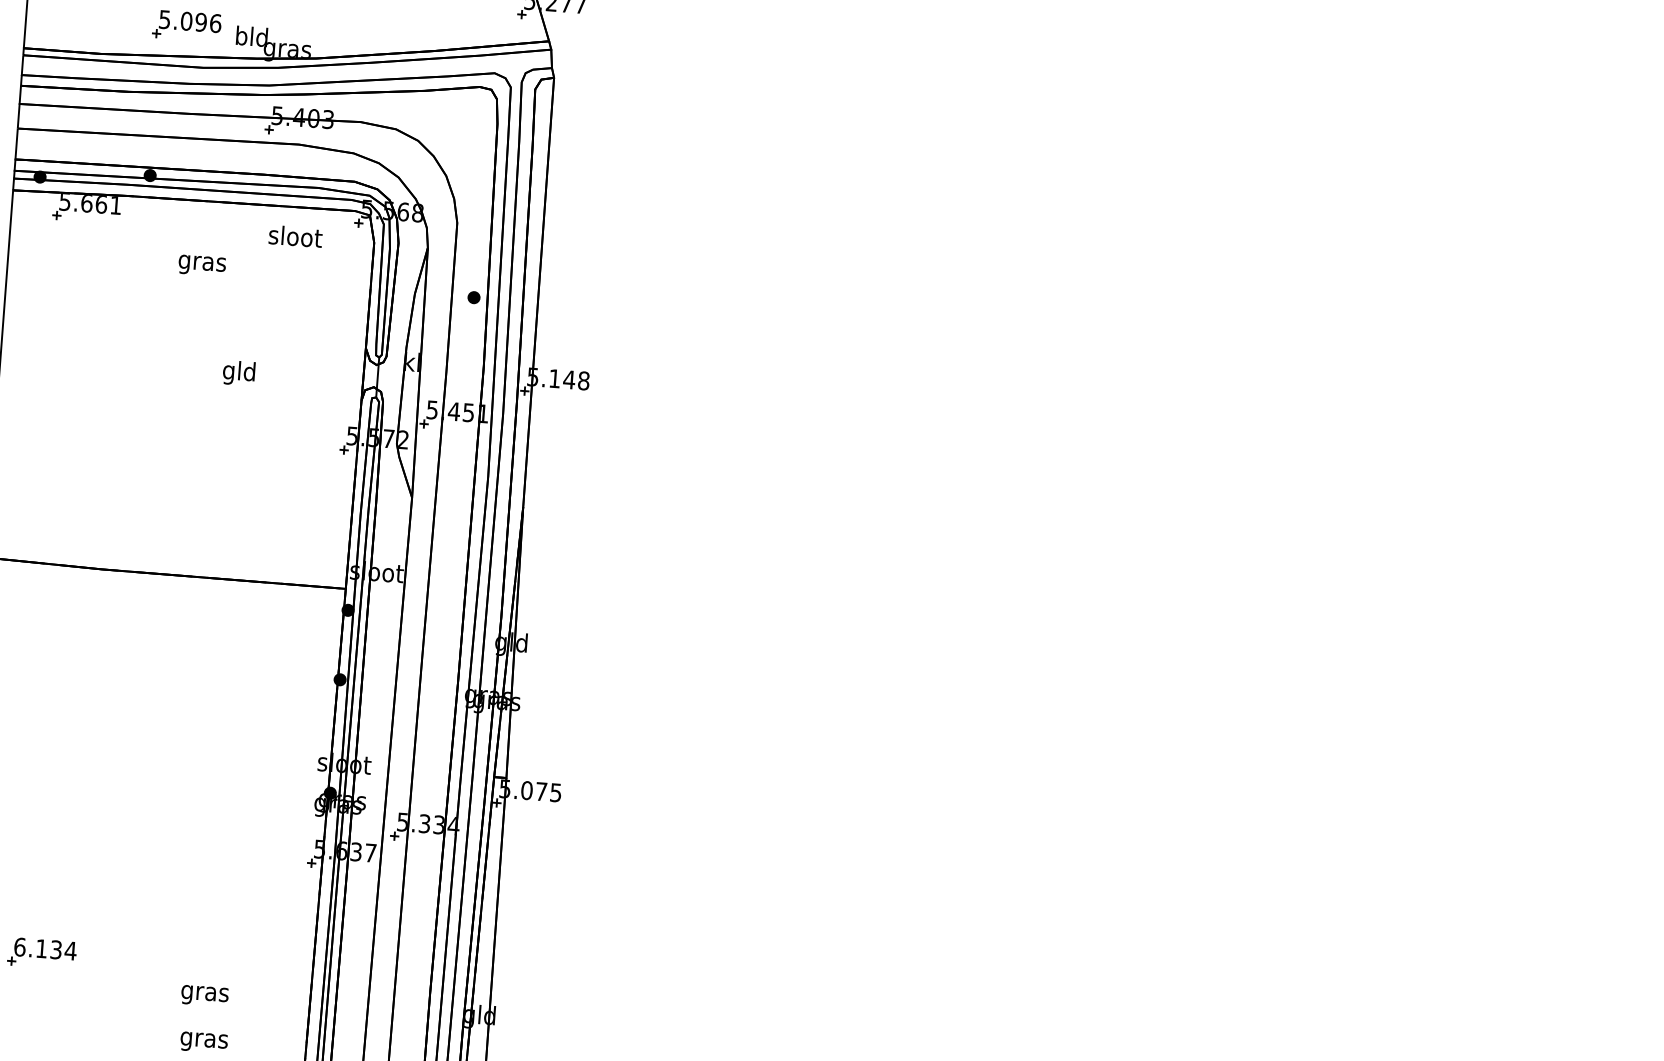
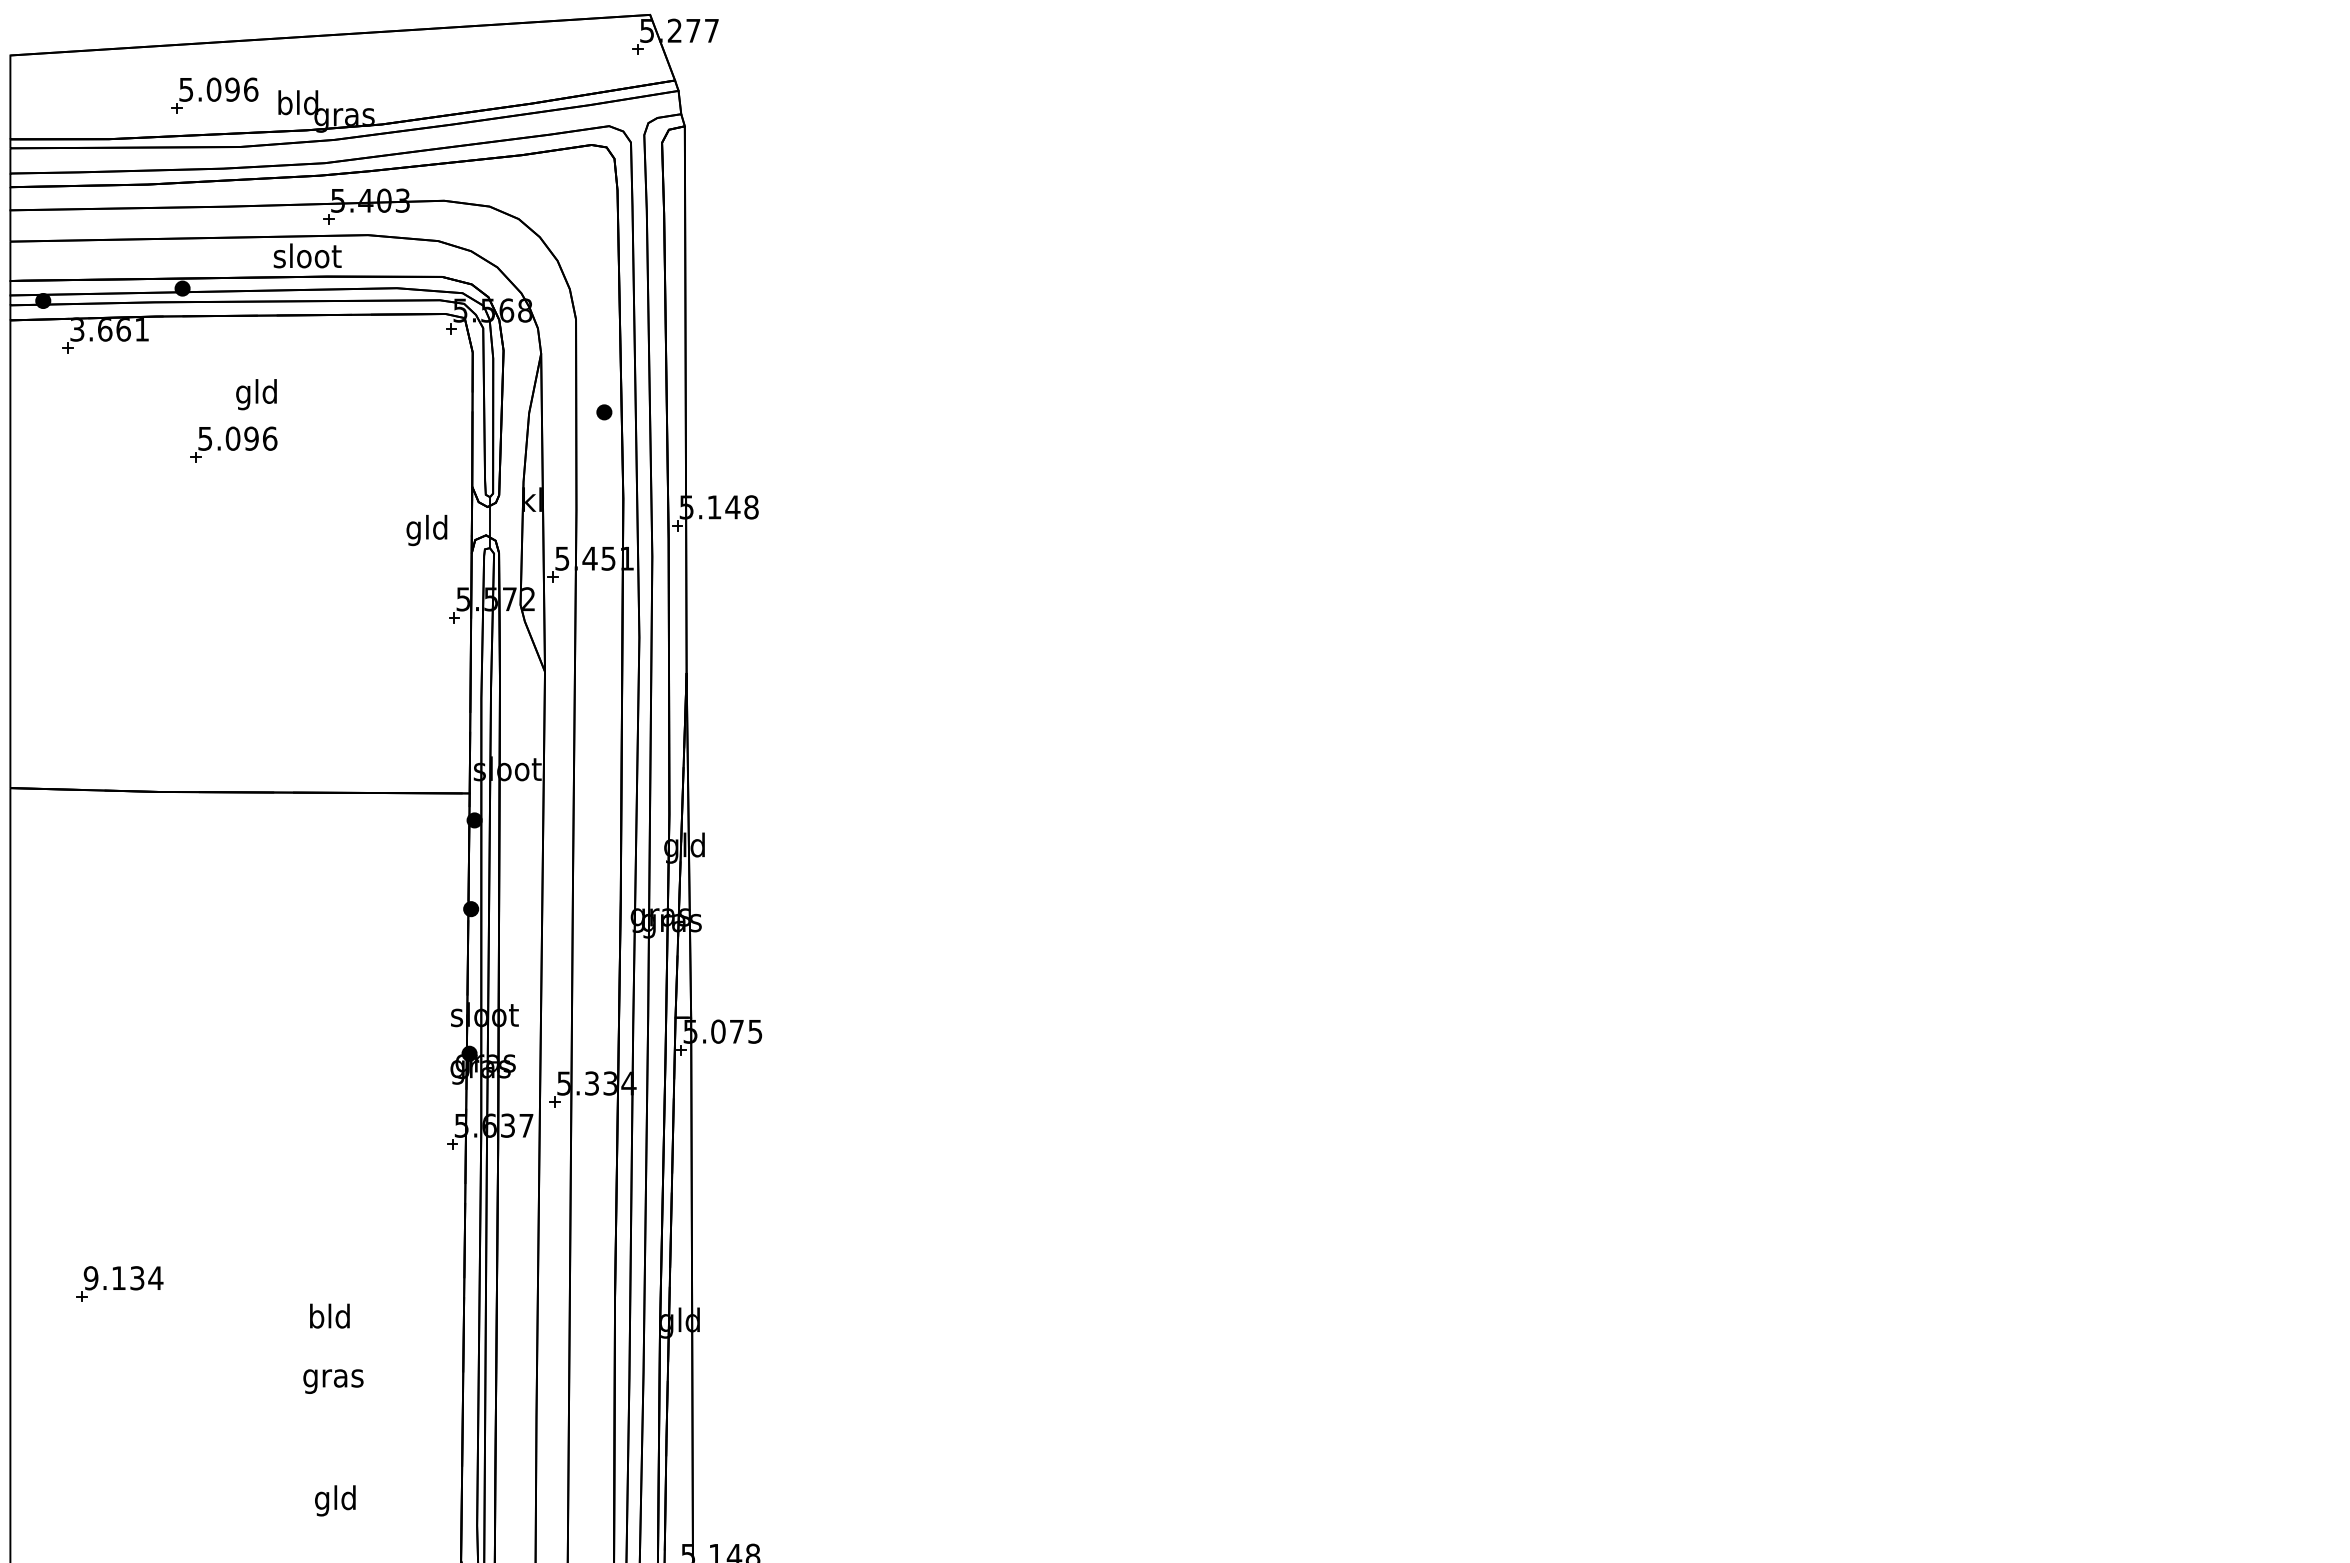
text: (65, 201) -> (77, 329), 5.661 -> 3.661
text: (295, 236) -> (307, 255), moved
text: (202, 263) -> (257, 394), gras -> gld
part: (180, 300) -> (233, 444), added
text: (238, 373) -> (426, 530), moved
text: (19, 947) -> (90, 1278), 6.134 -> 9.134
text: (204, 992) -> (329, 1318), gras -> bld

